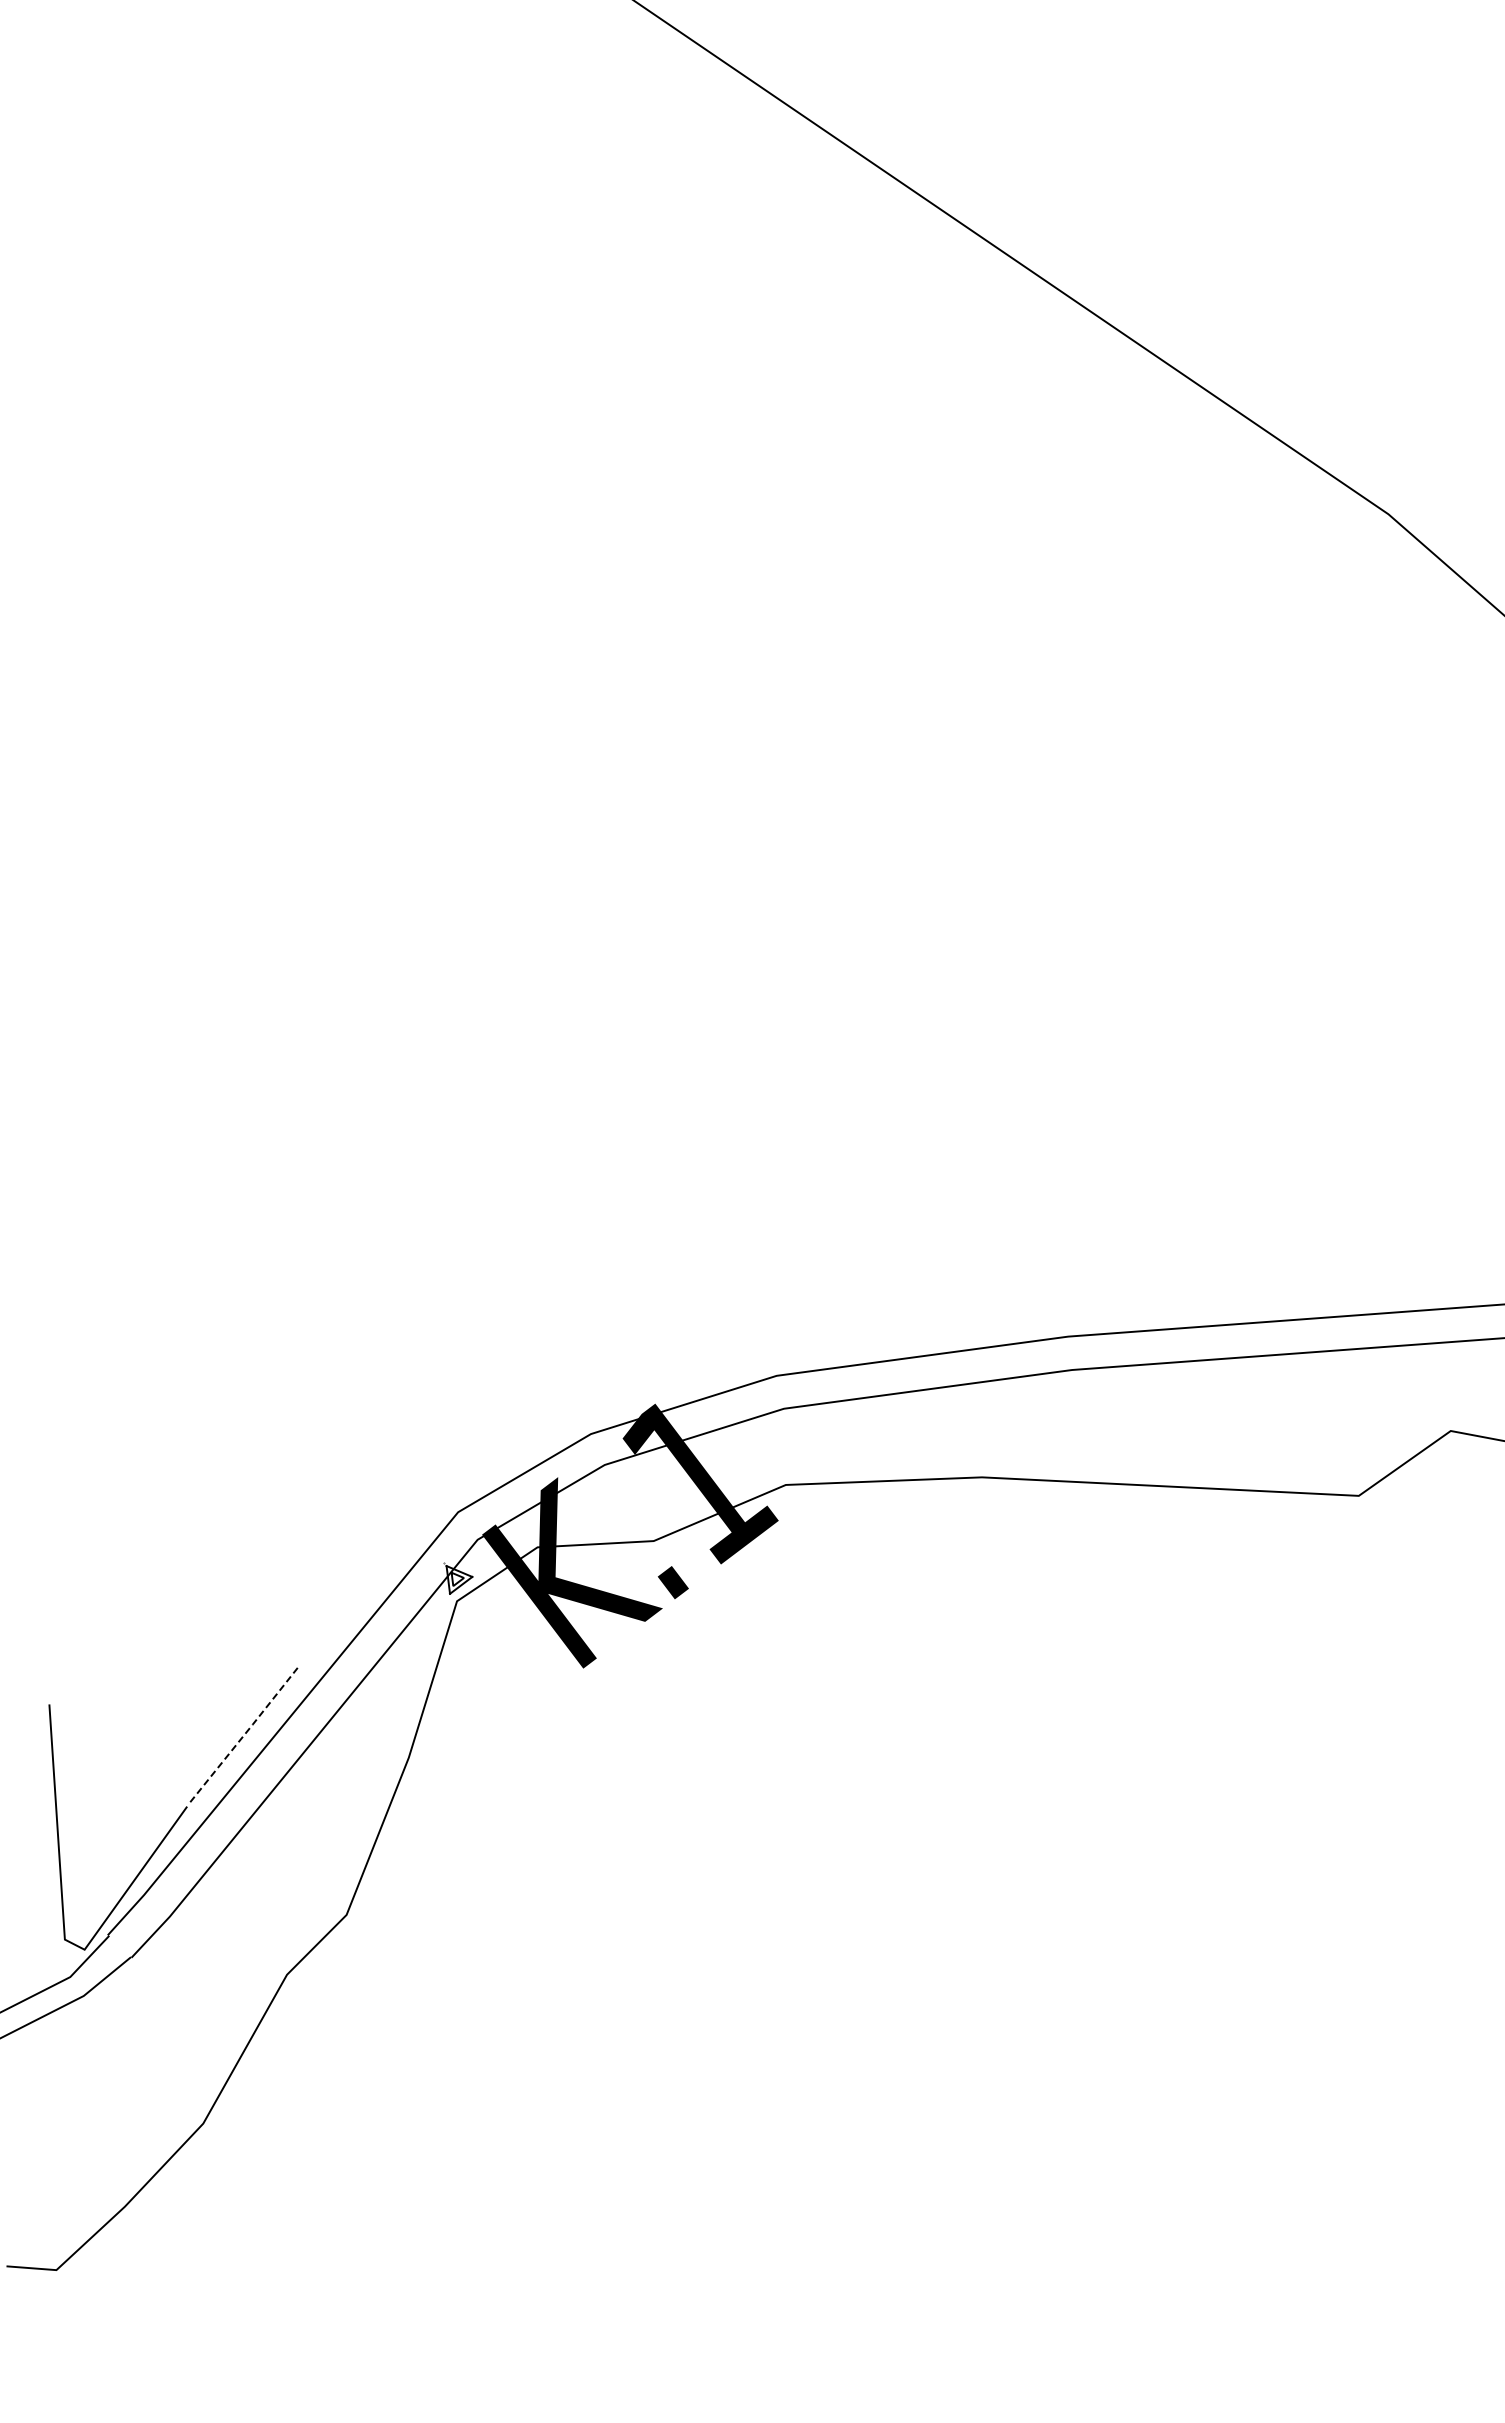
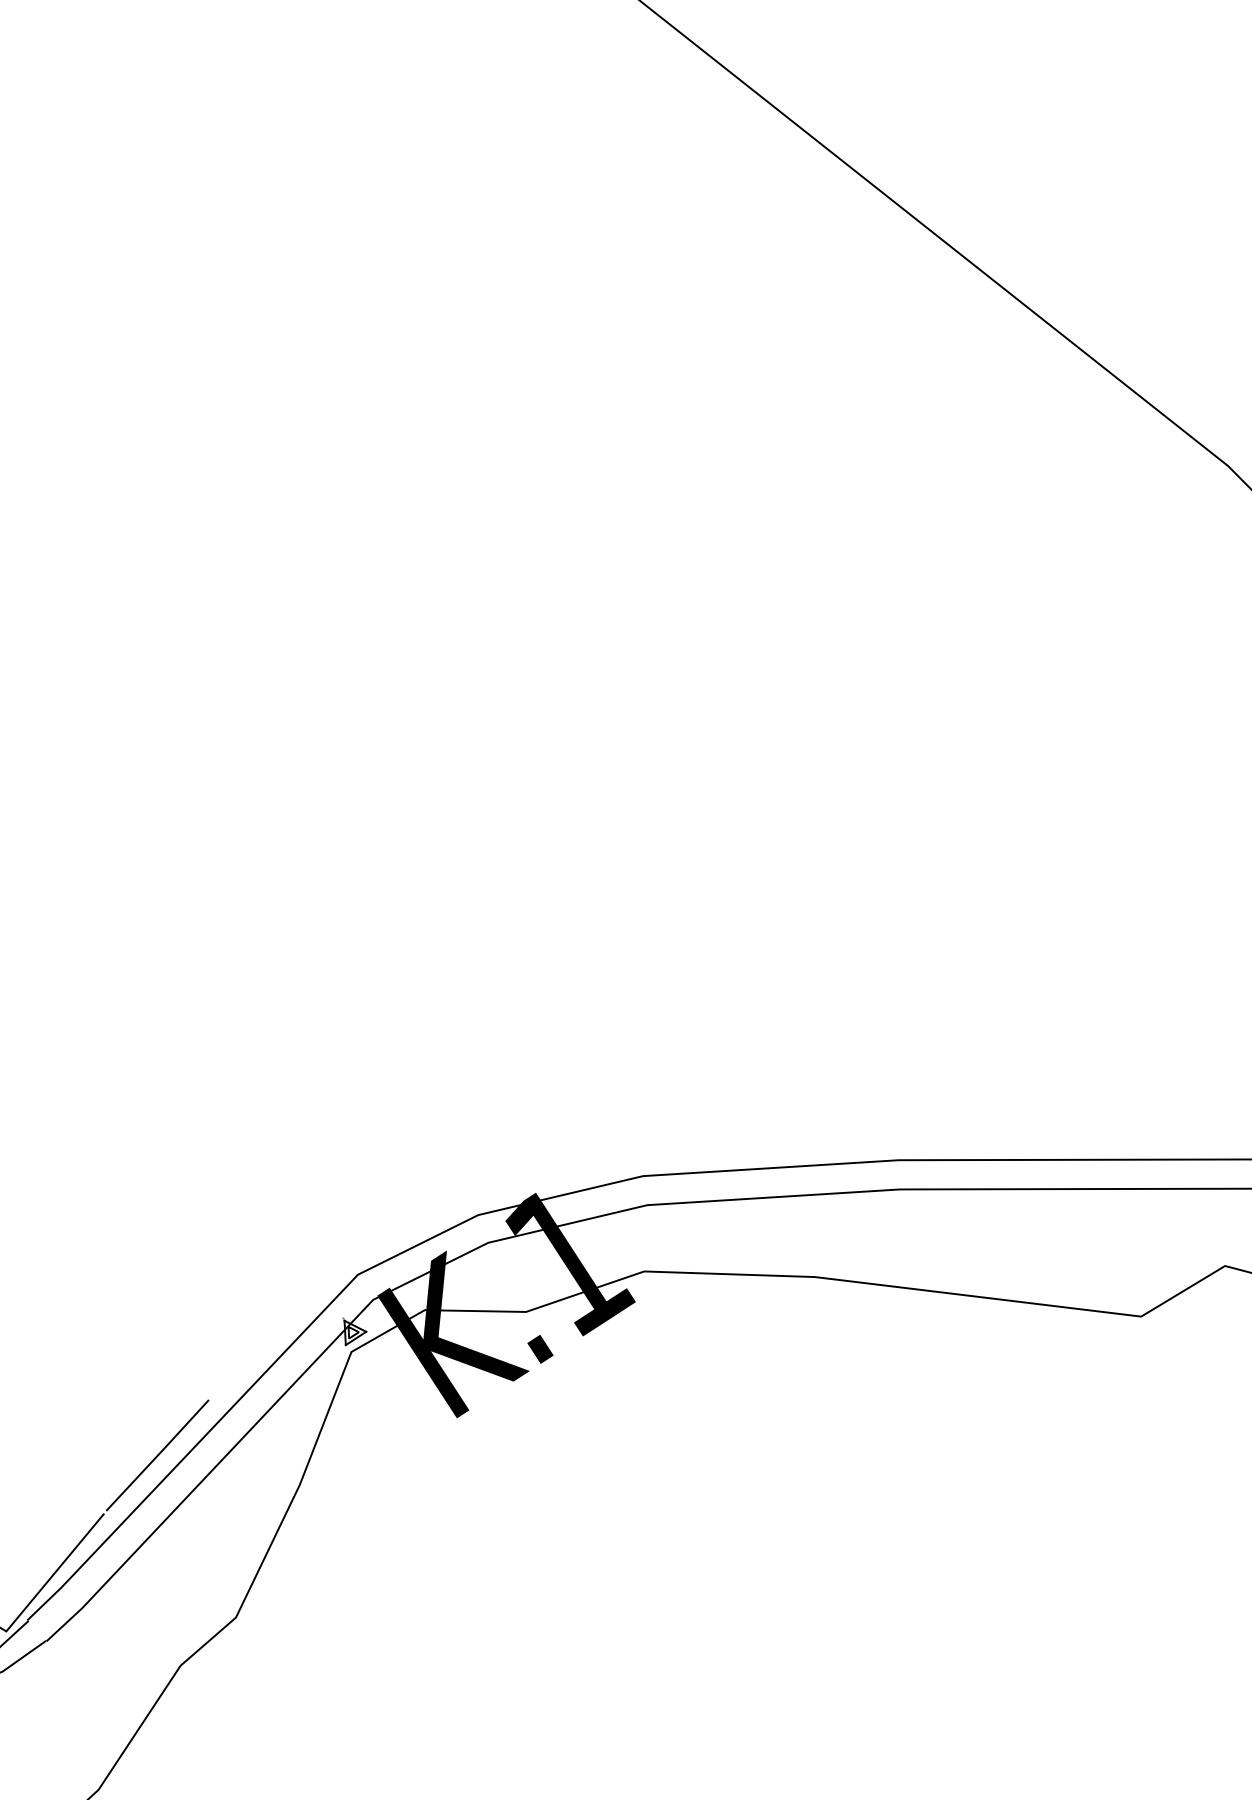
line: (244, 1735) -> (158, 1455), dashed -> solid

